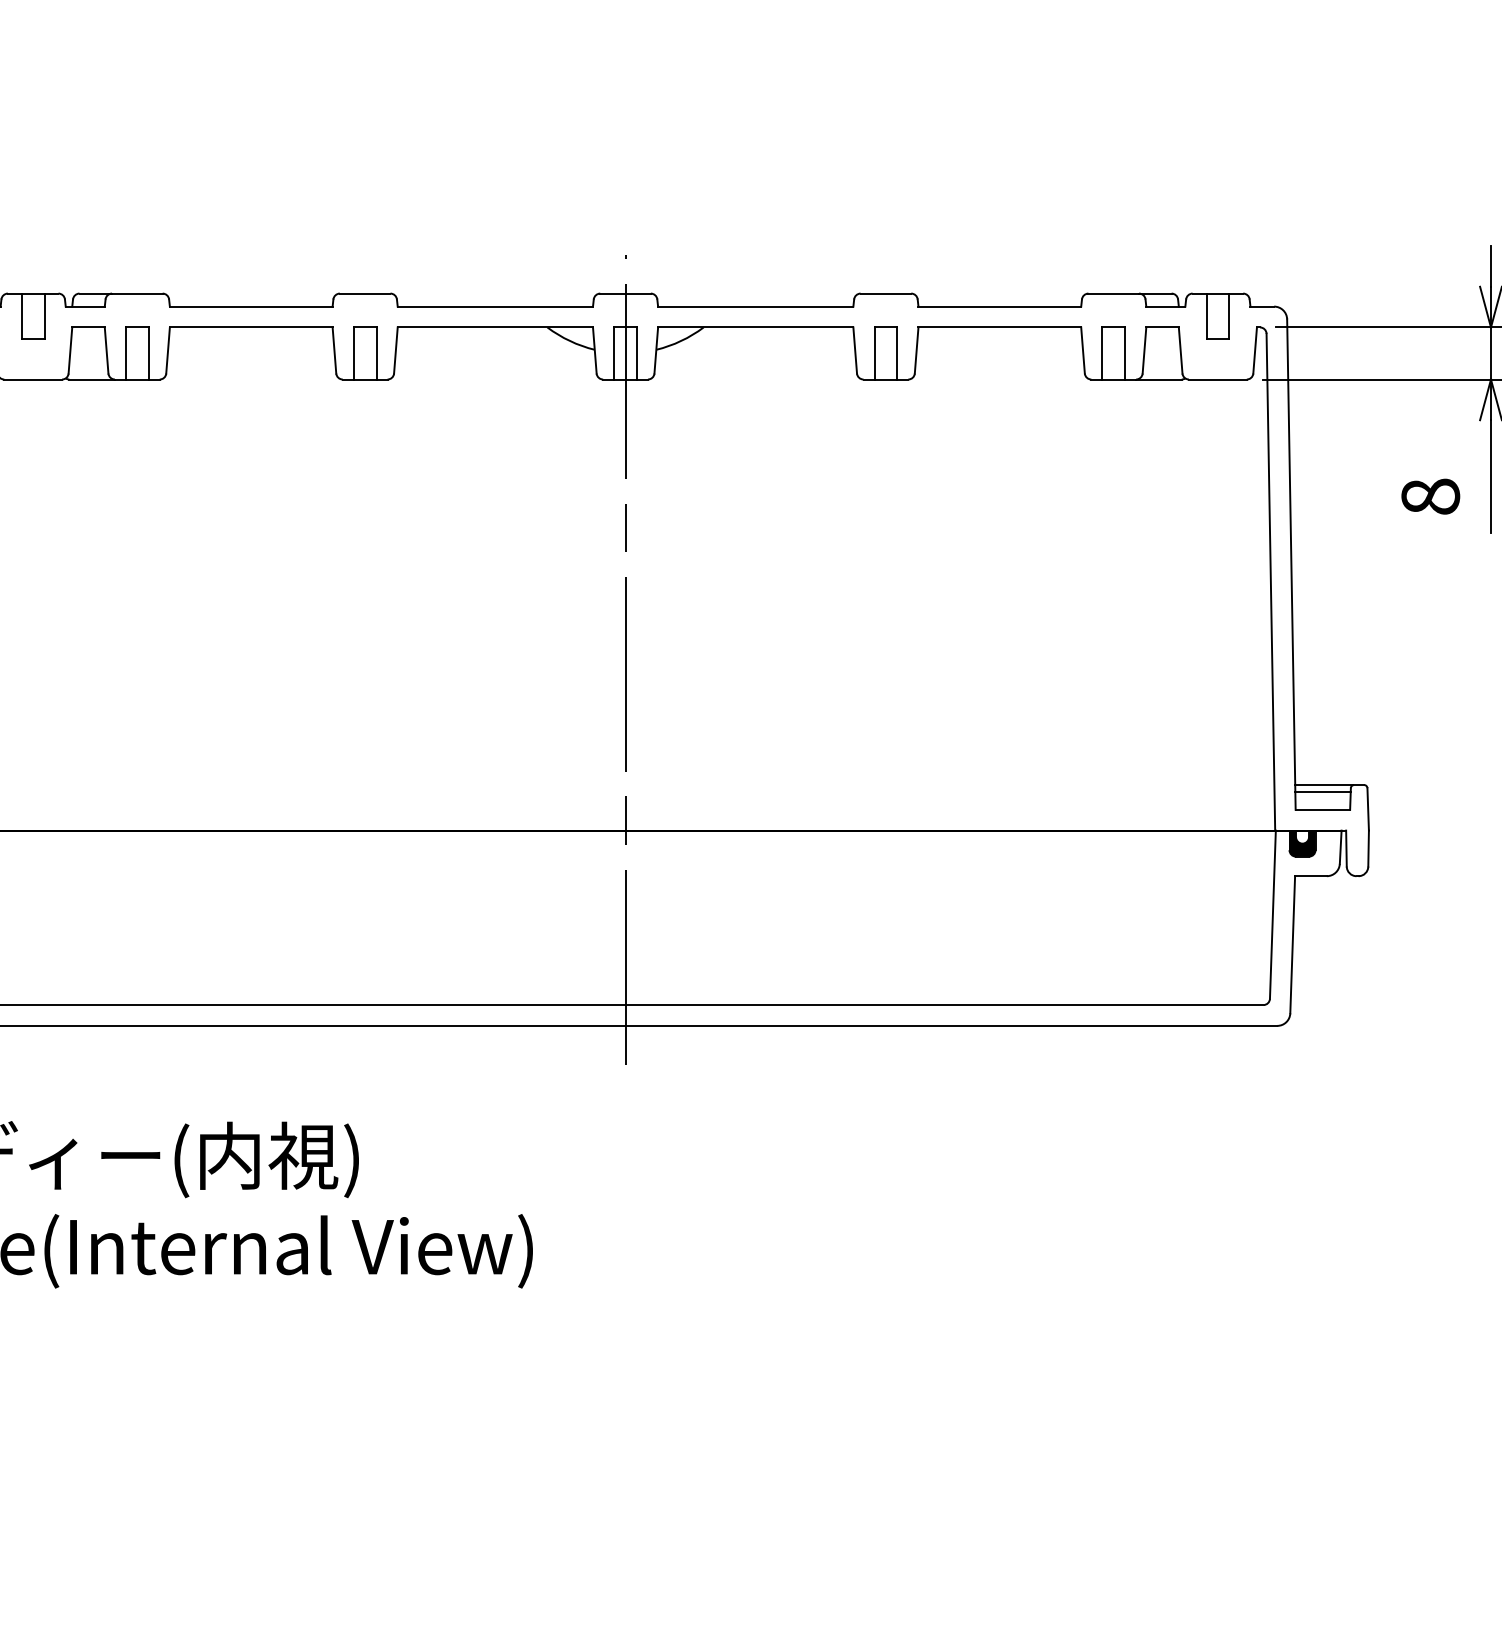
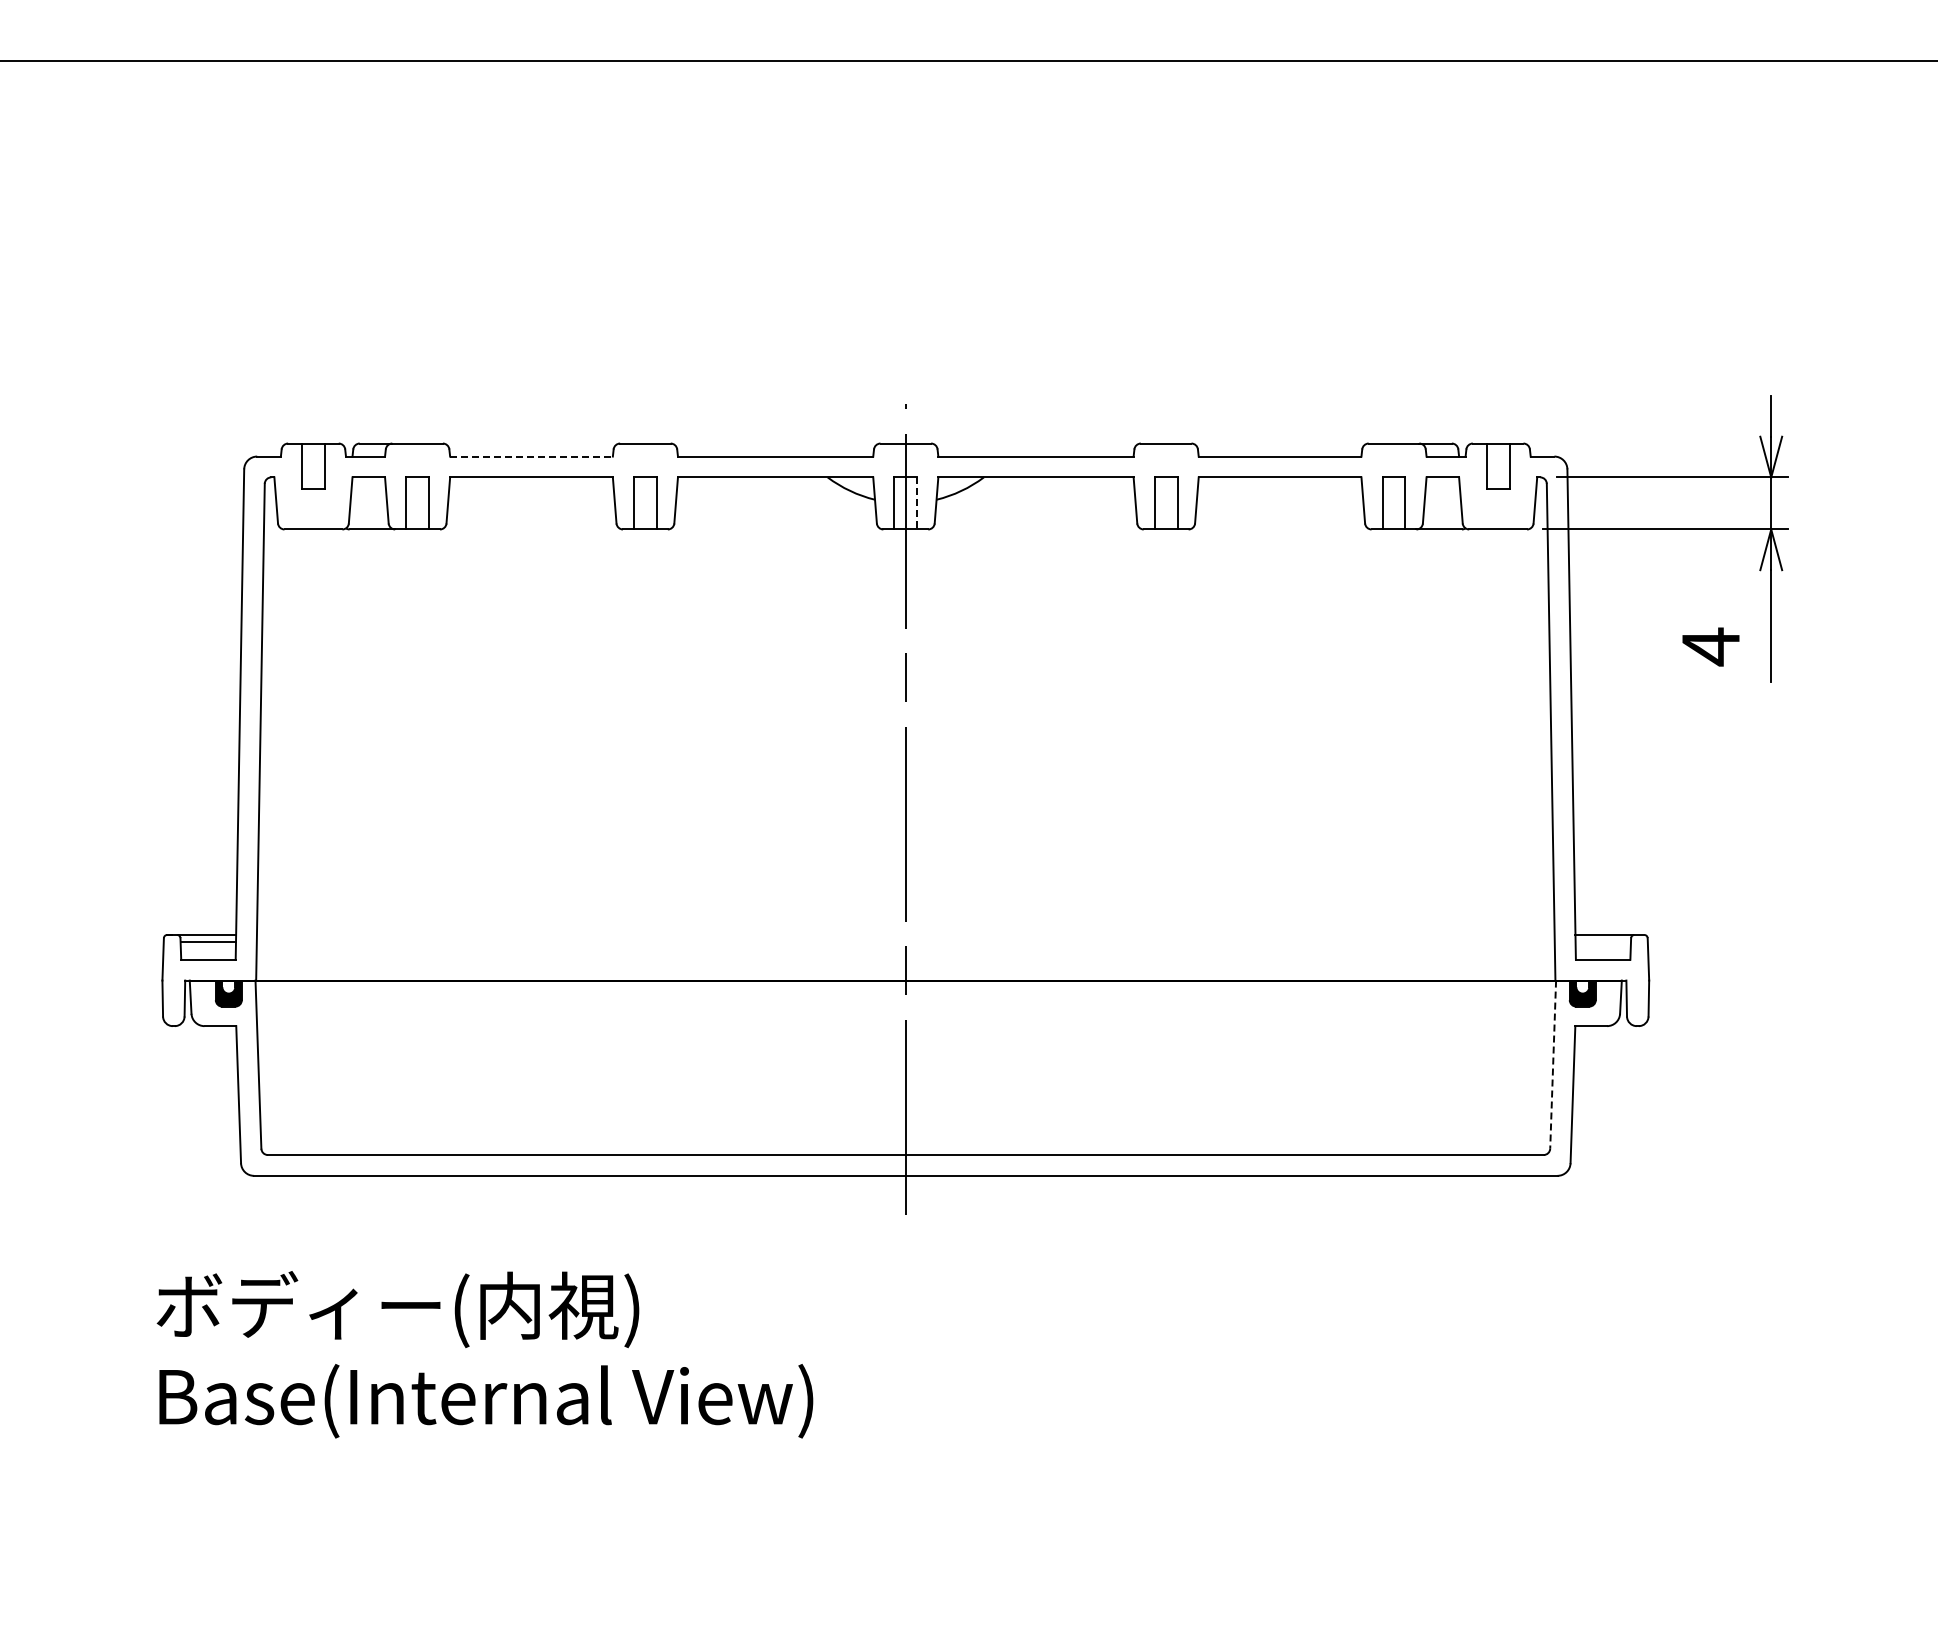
line: (252, 306) -> (532, 456), solid -> dashed
line: (637, 353) -> (917, 503), solid -> dashed
text: (1430, 496) -> (1710, 646), 8 -> 4
line: (1323, 791) -> (1603, 941), removed
line: (1273, 915) -> (1553, 1065), solid -> dashed

